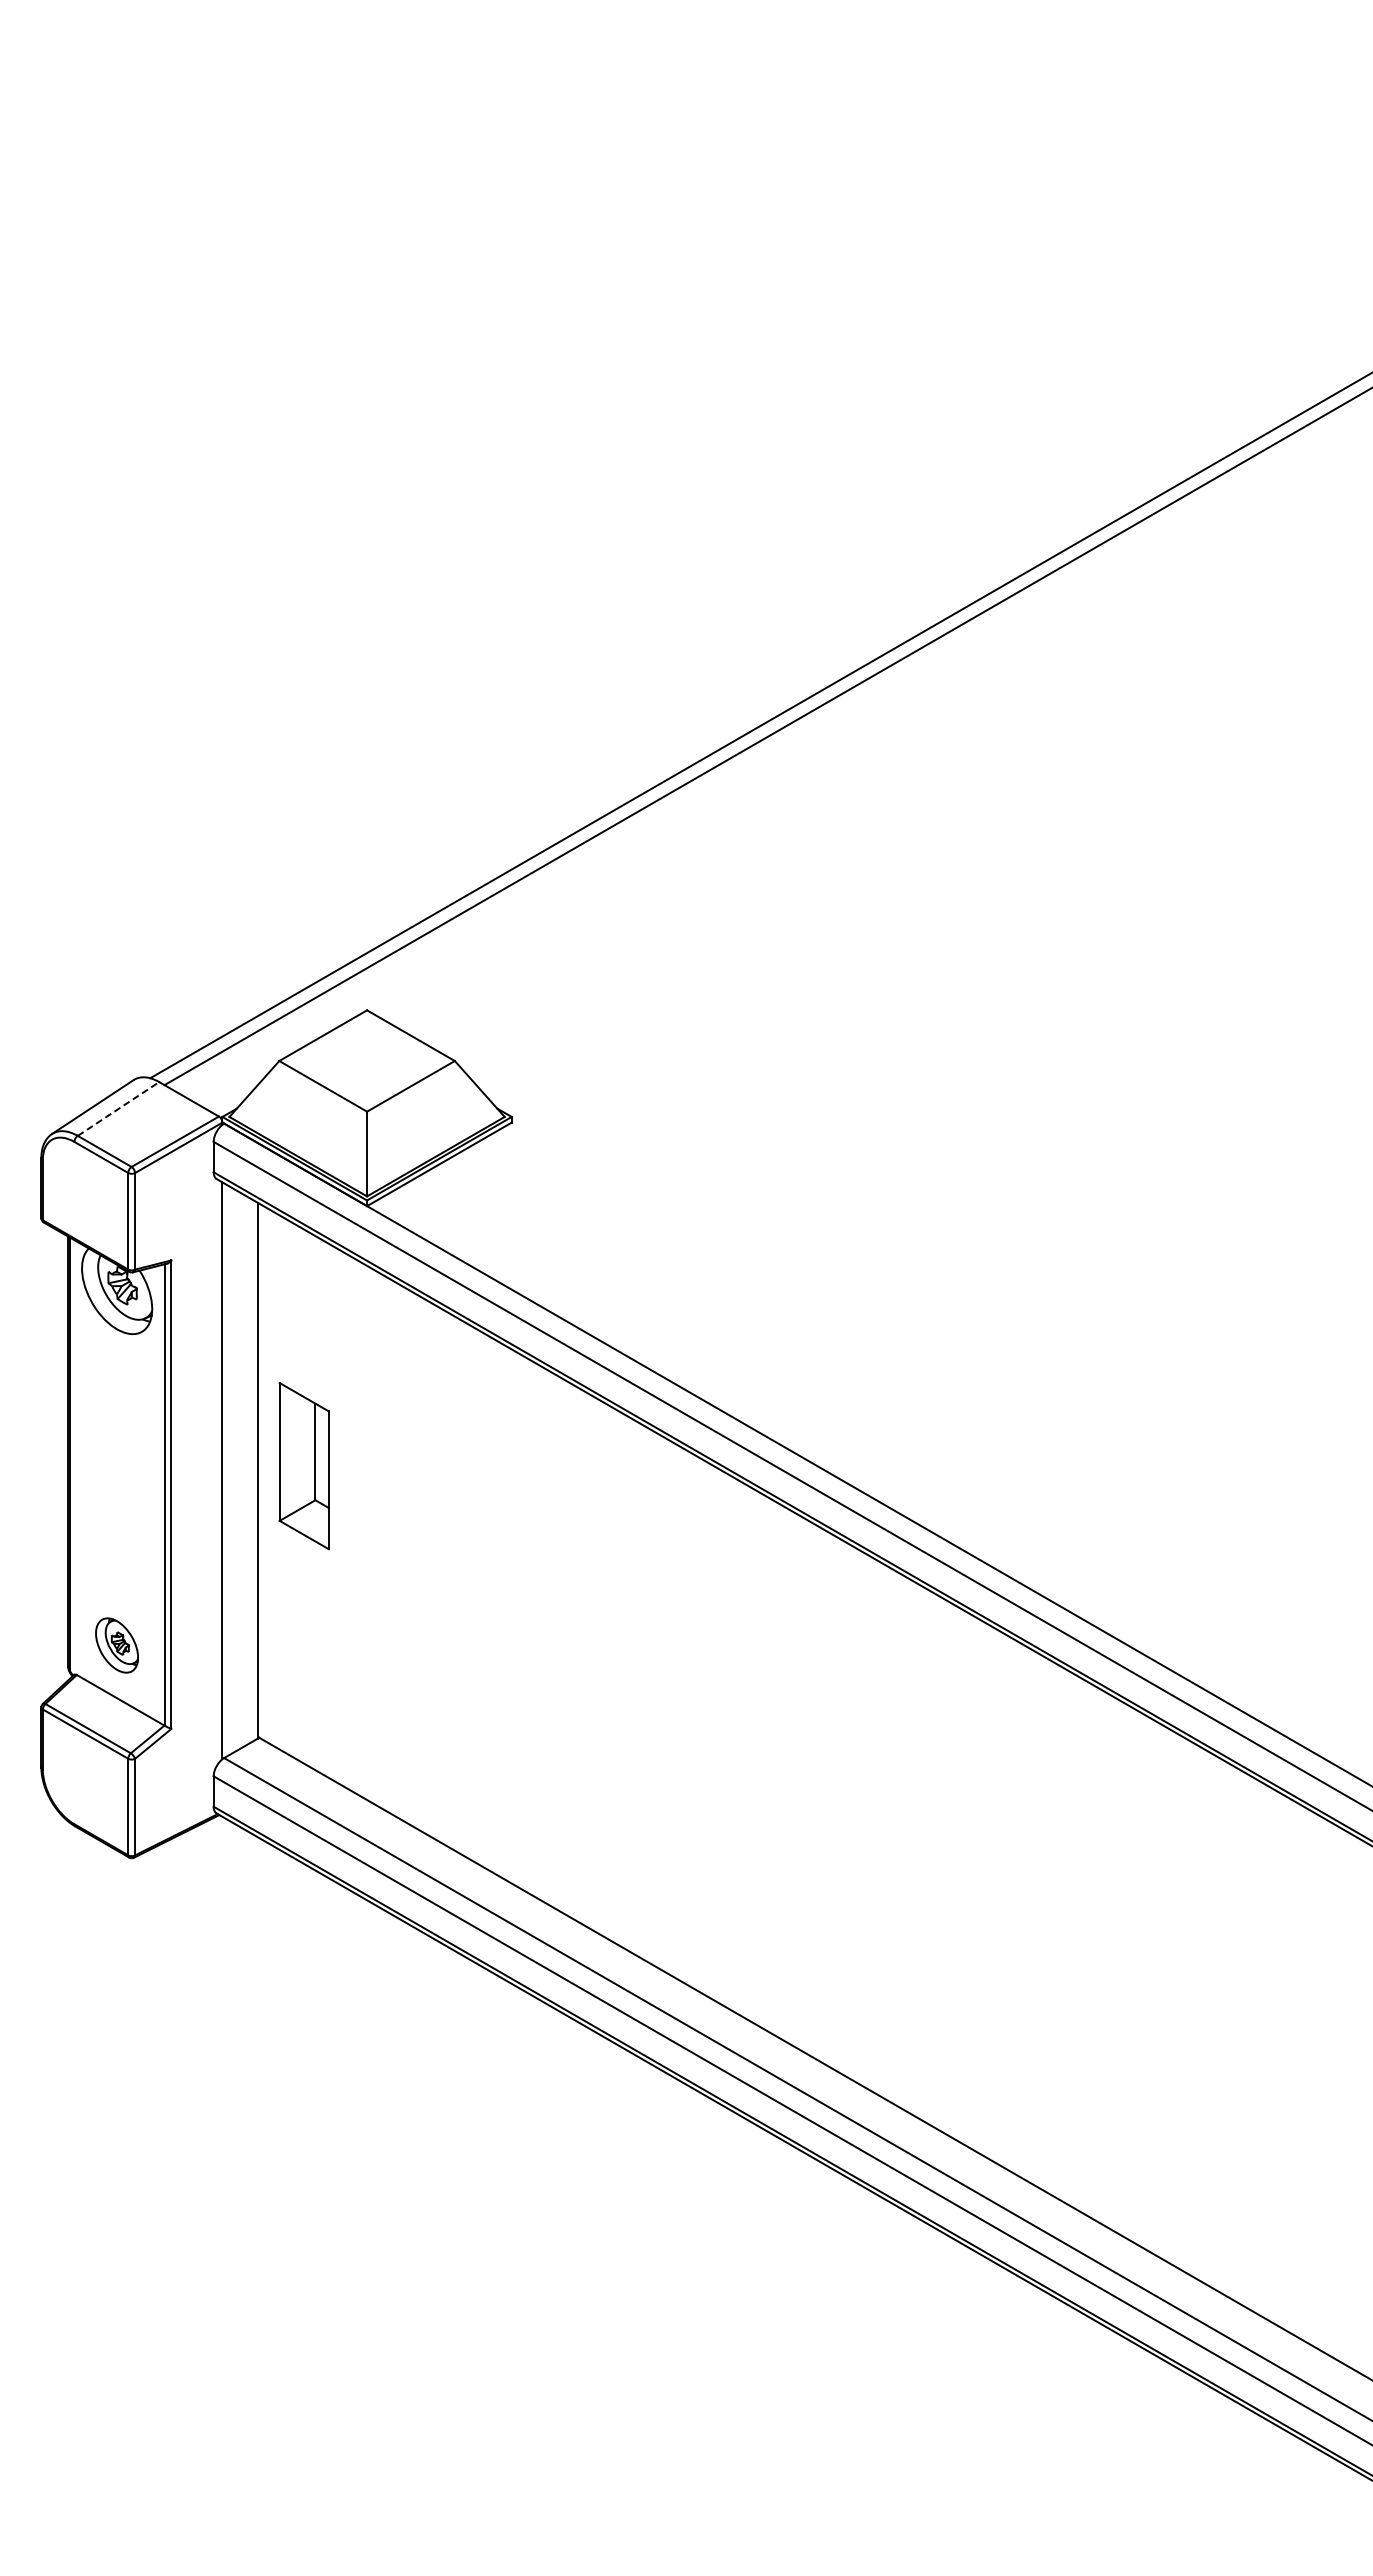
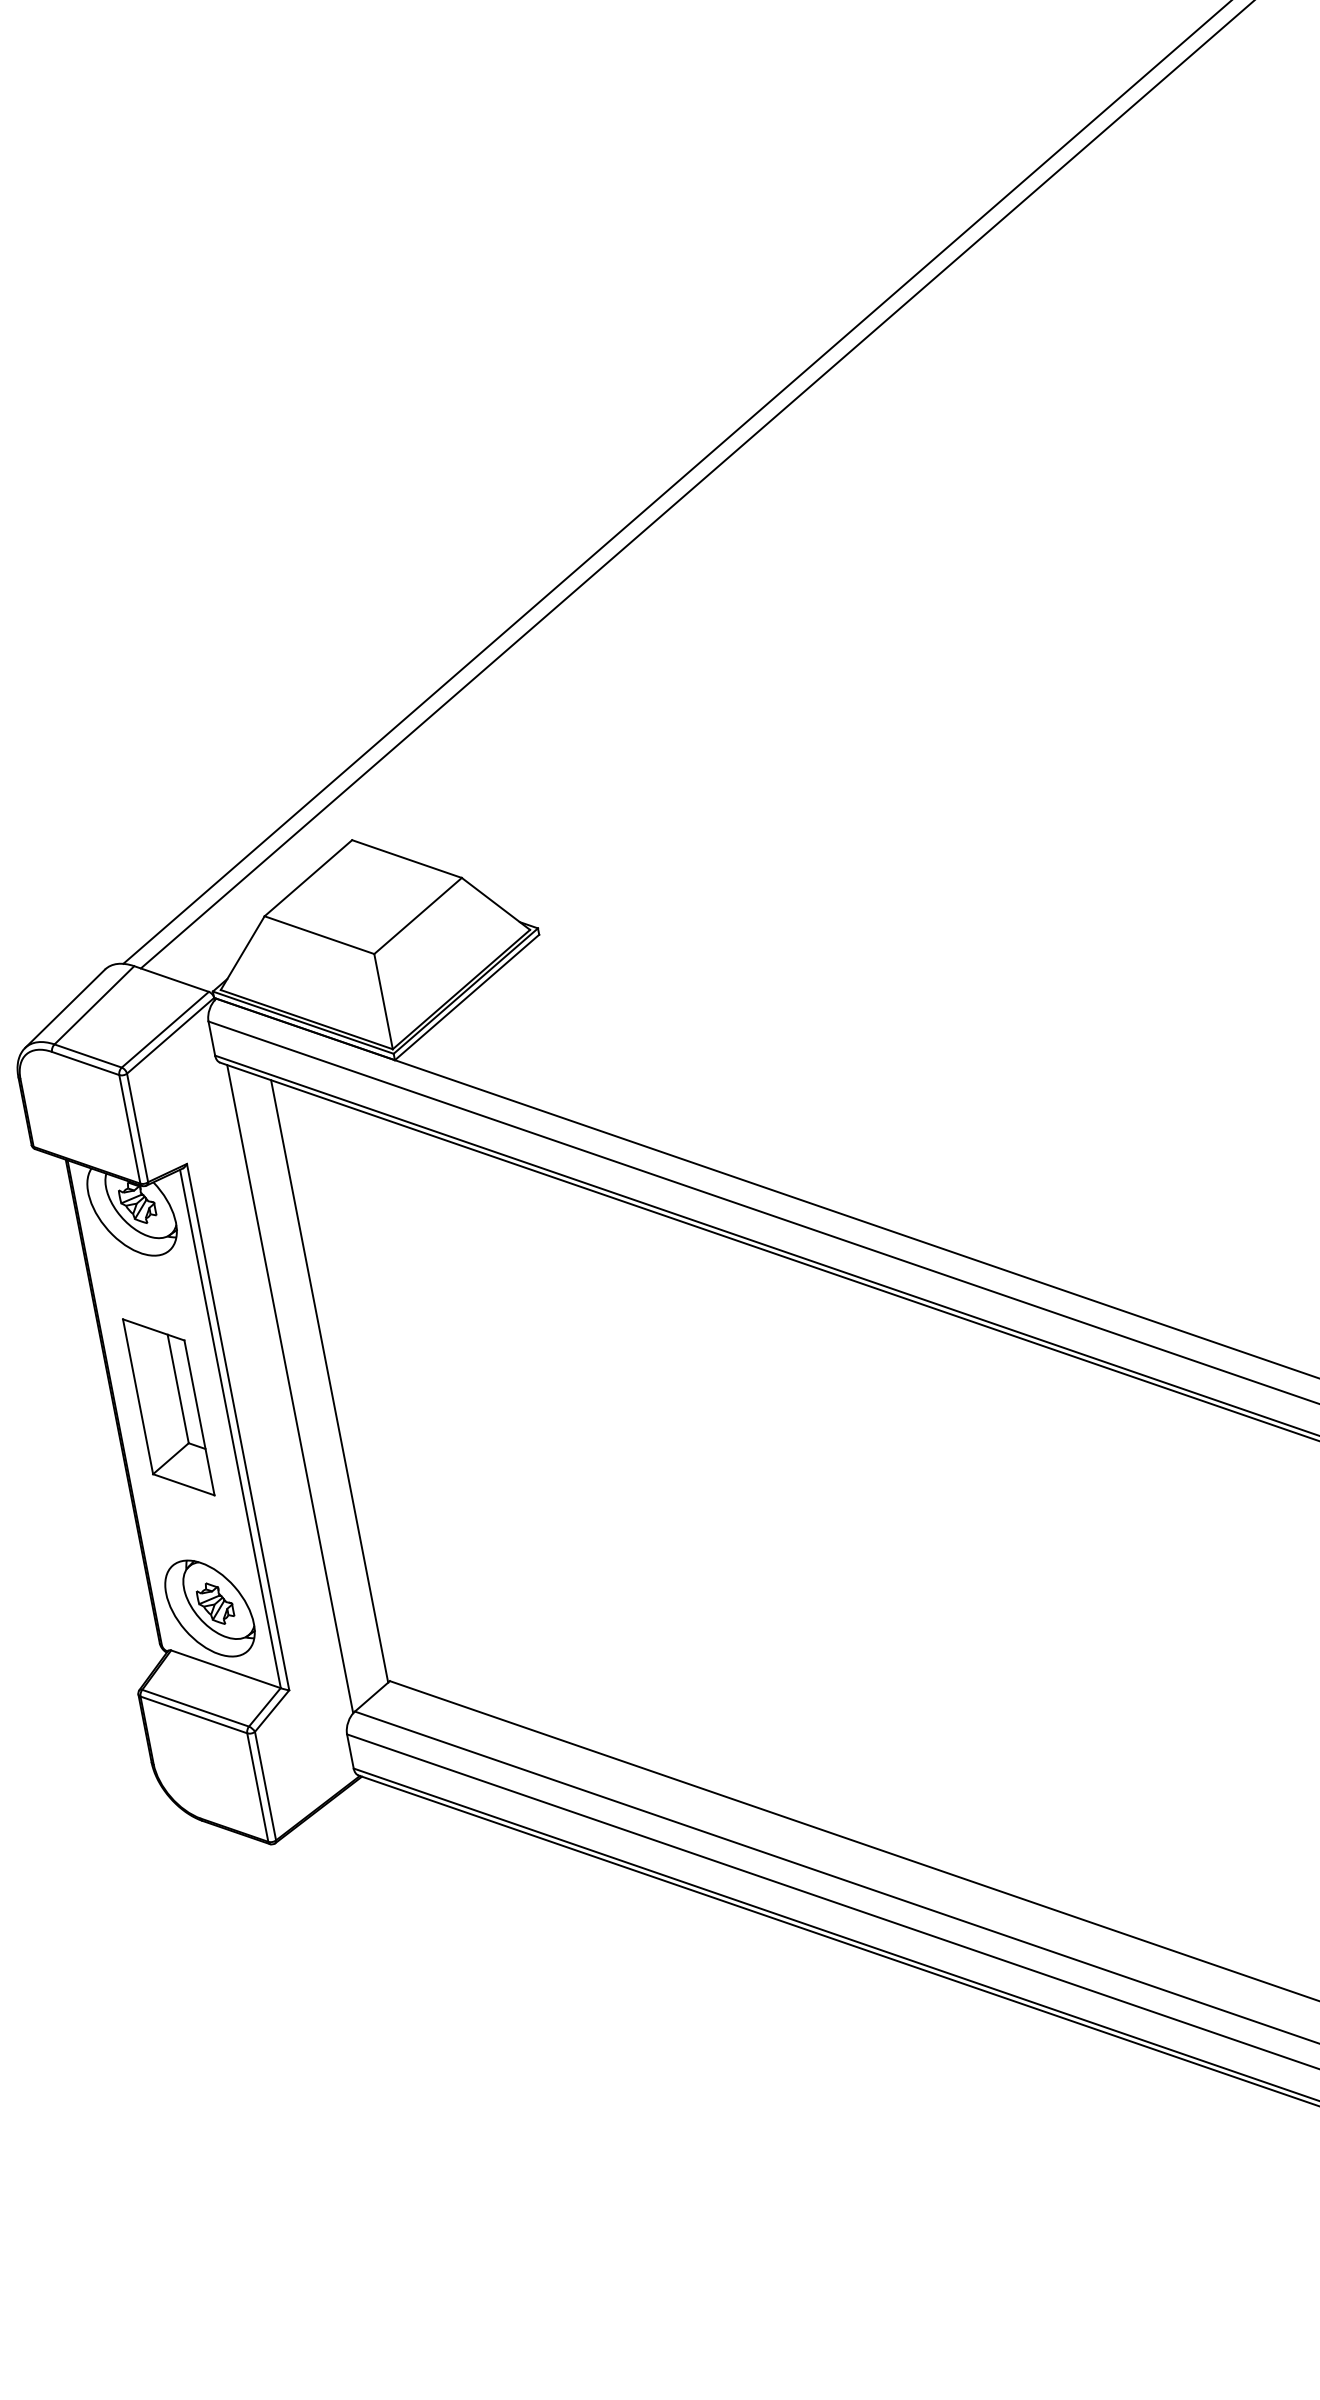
line: (118, 1108) -> (94, 1004), dashed -> solid
part: (303, 1466) -> (167, 1407), moved
part: (116, 1645) -> (209, 1608), size x1.67

